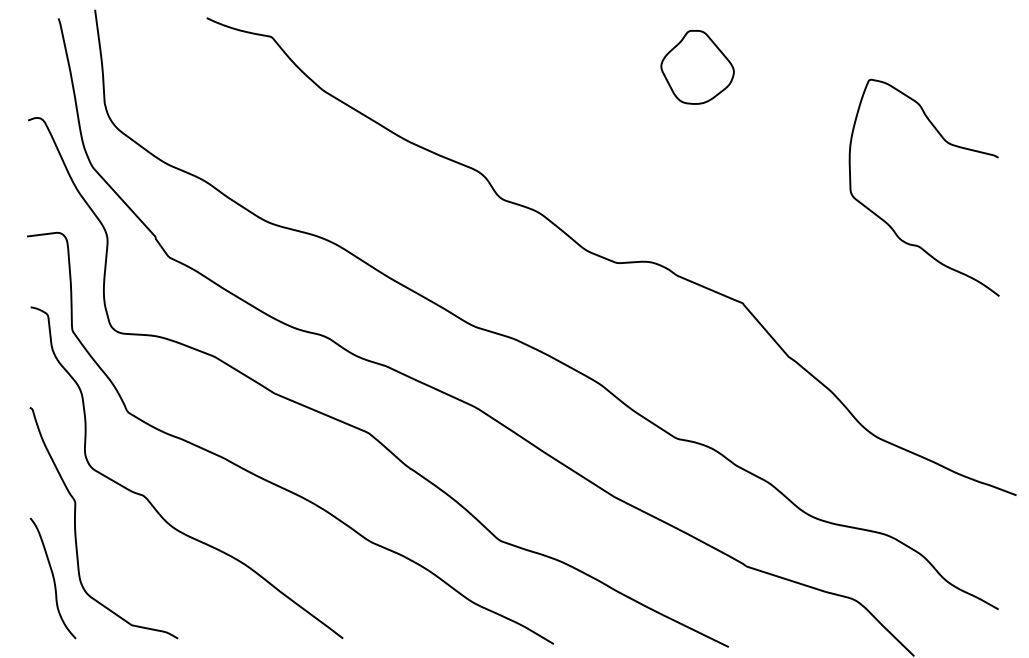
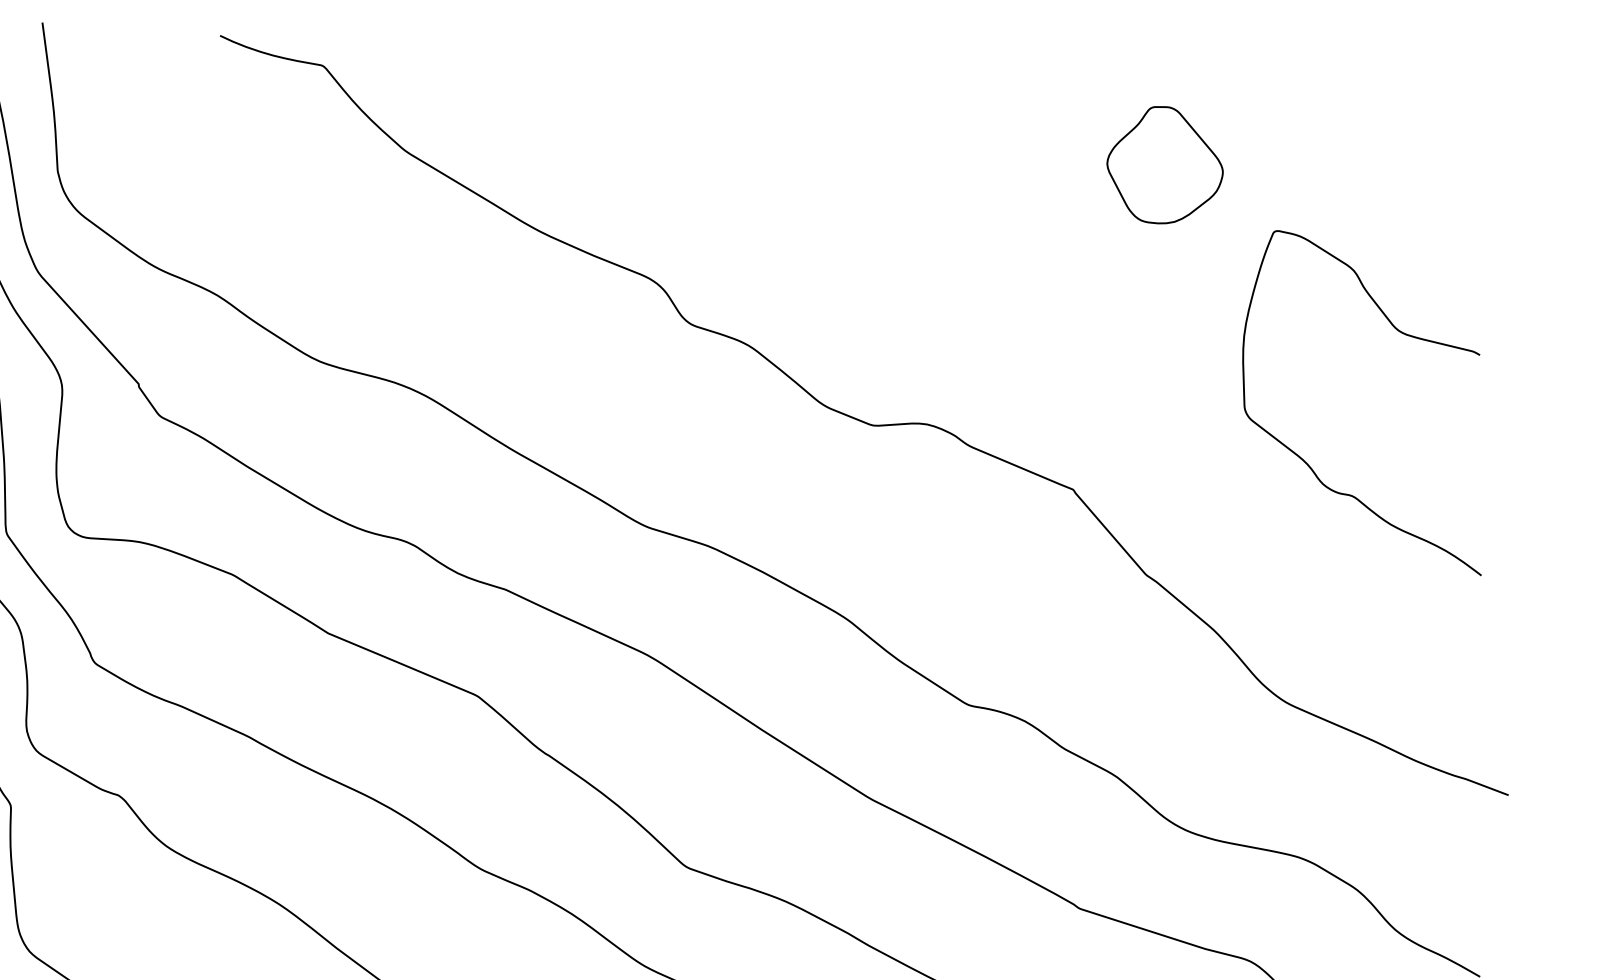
part: (697, 67) -> (1164, 165), moved
curve: (948, 144) -> (1400, 334), moved

